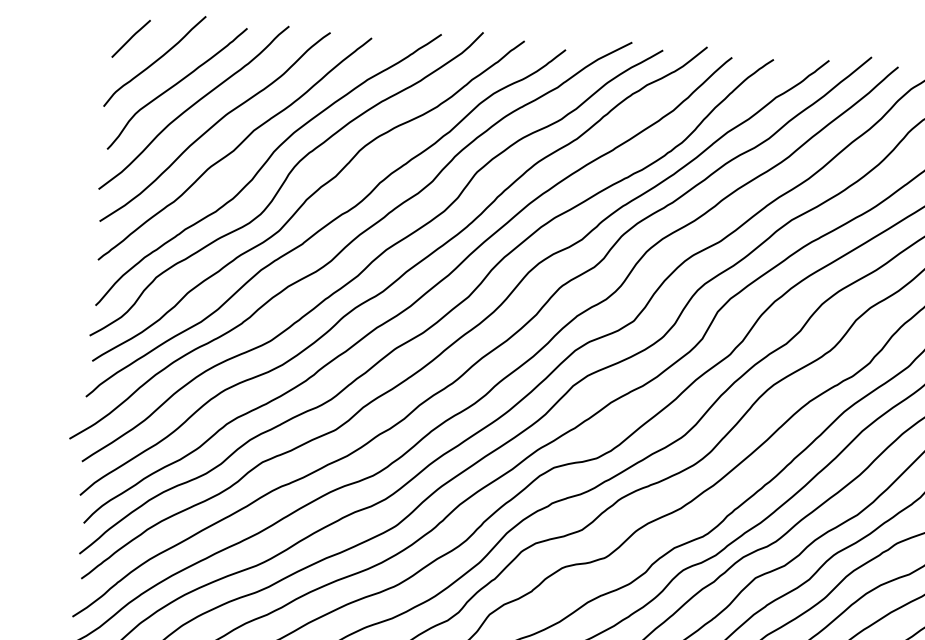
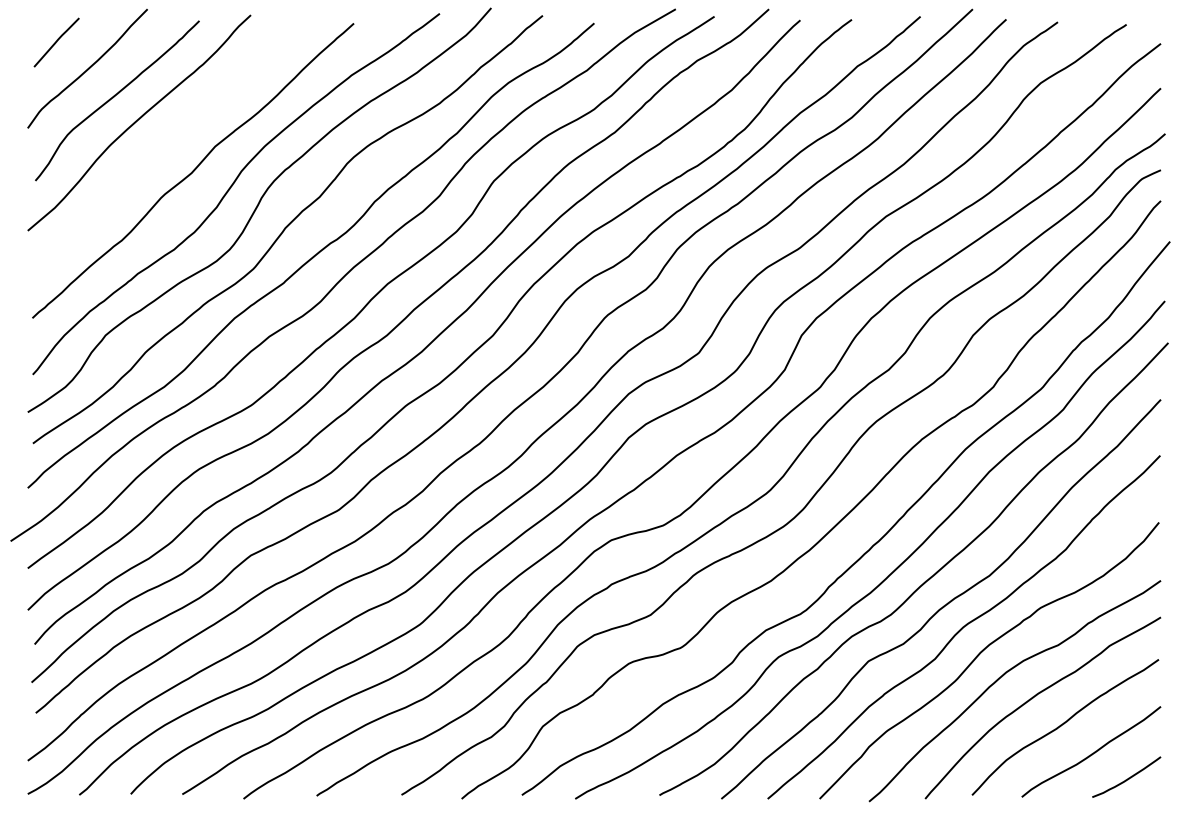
curve: (214, 125) -> (166, 143), removed

